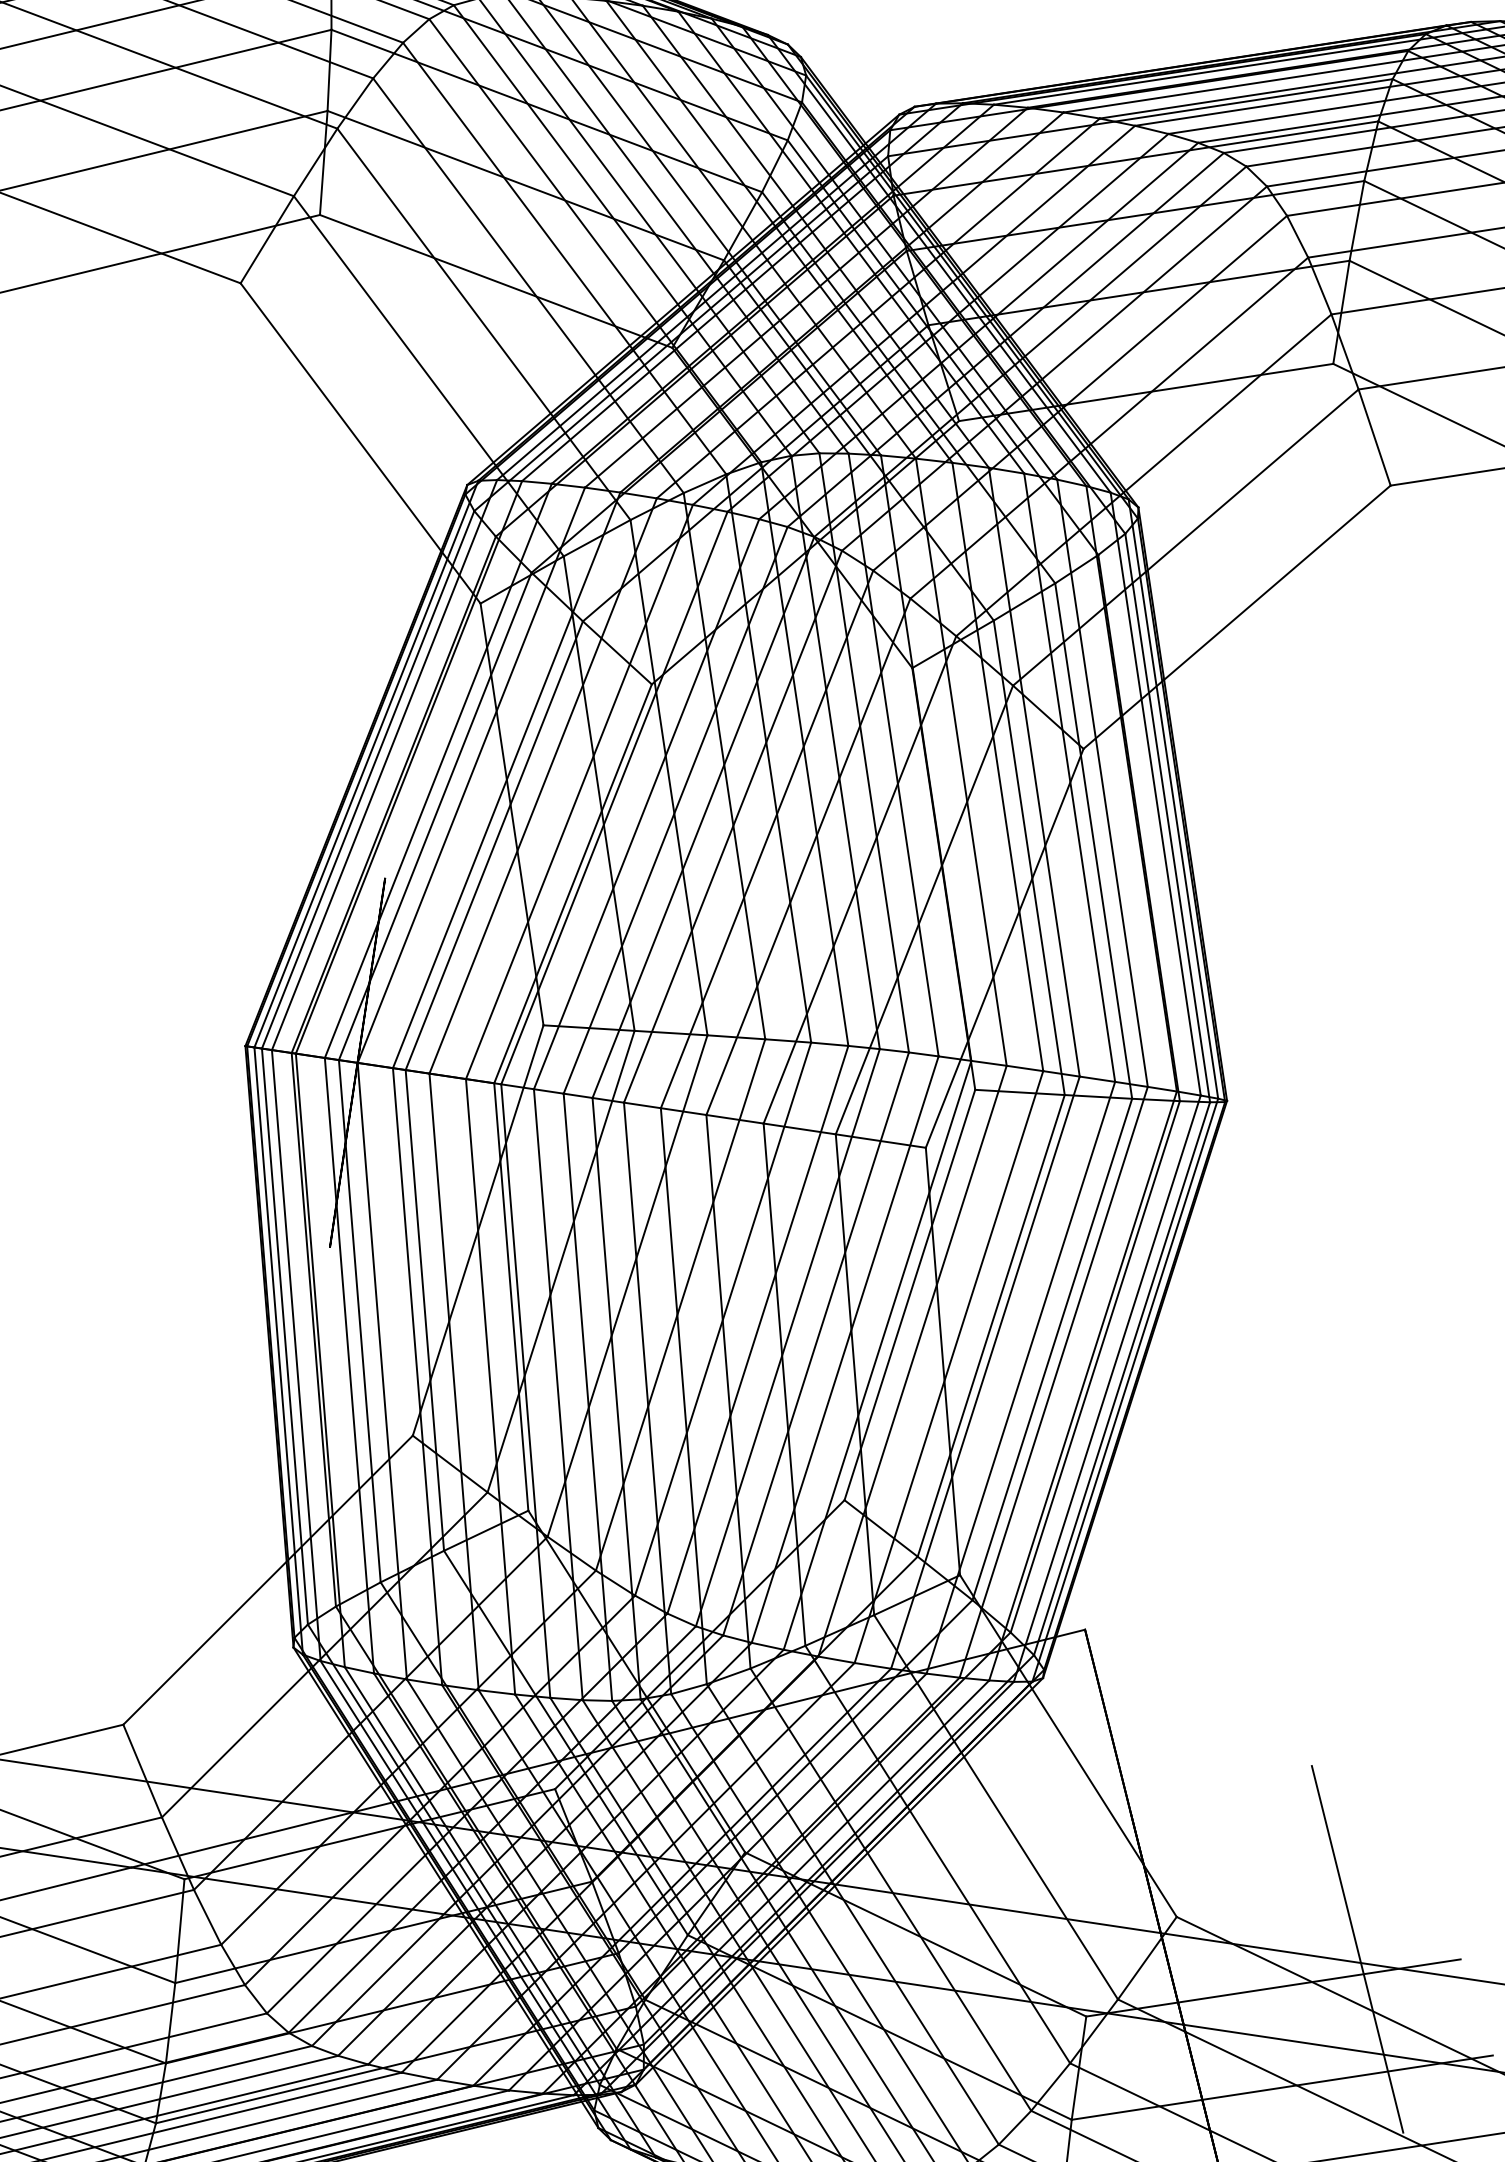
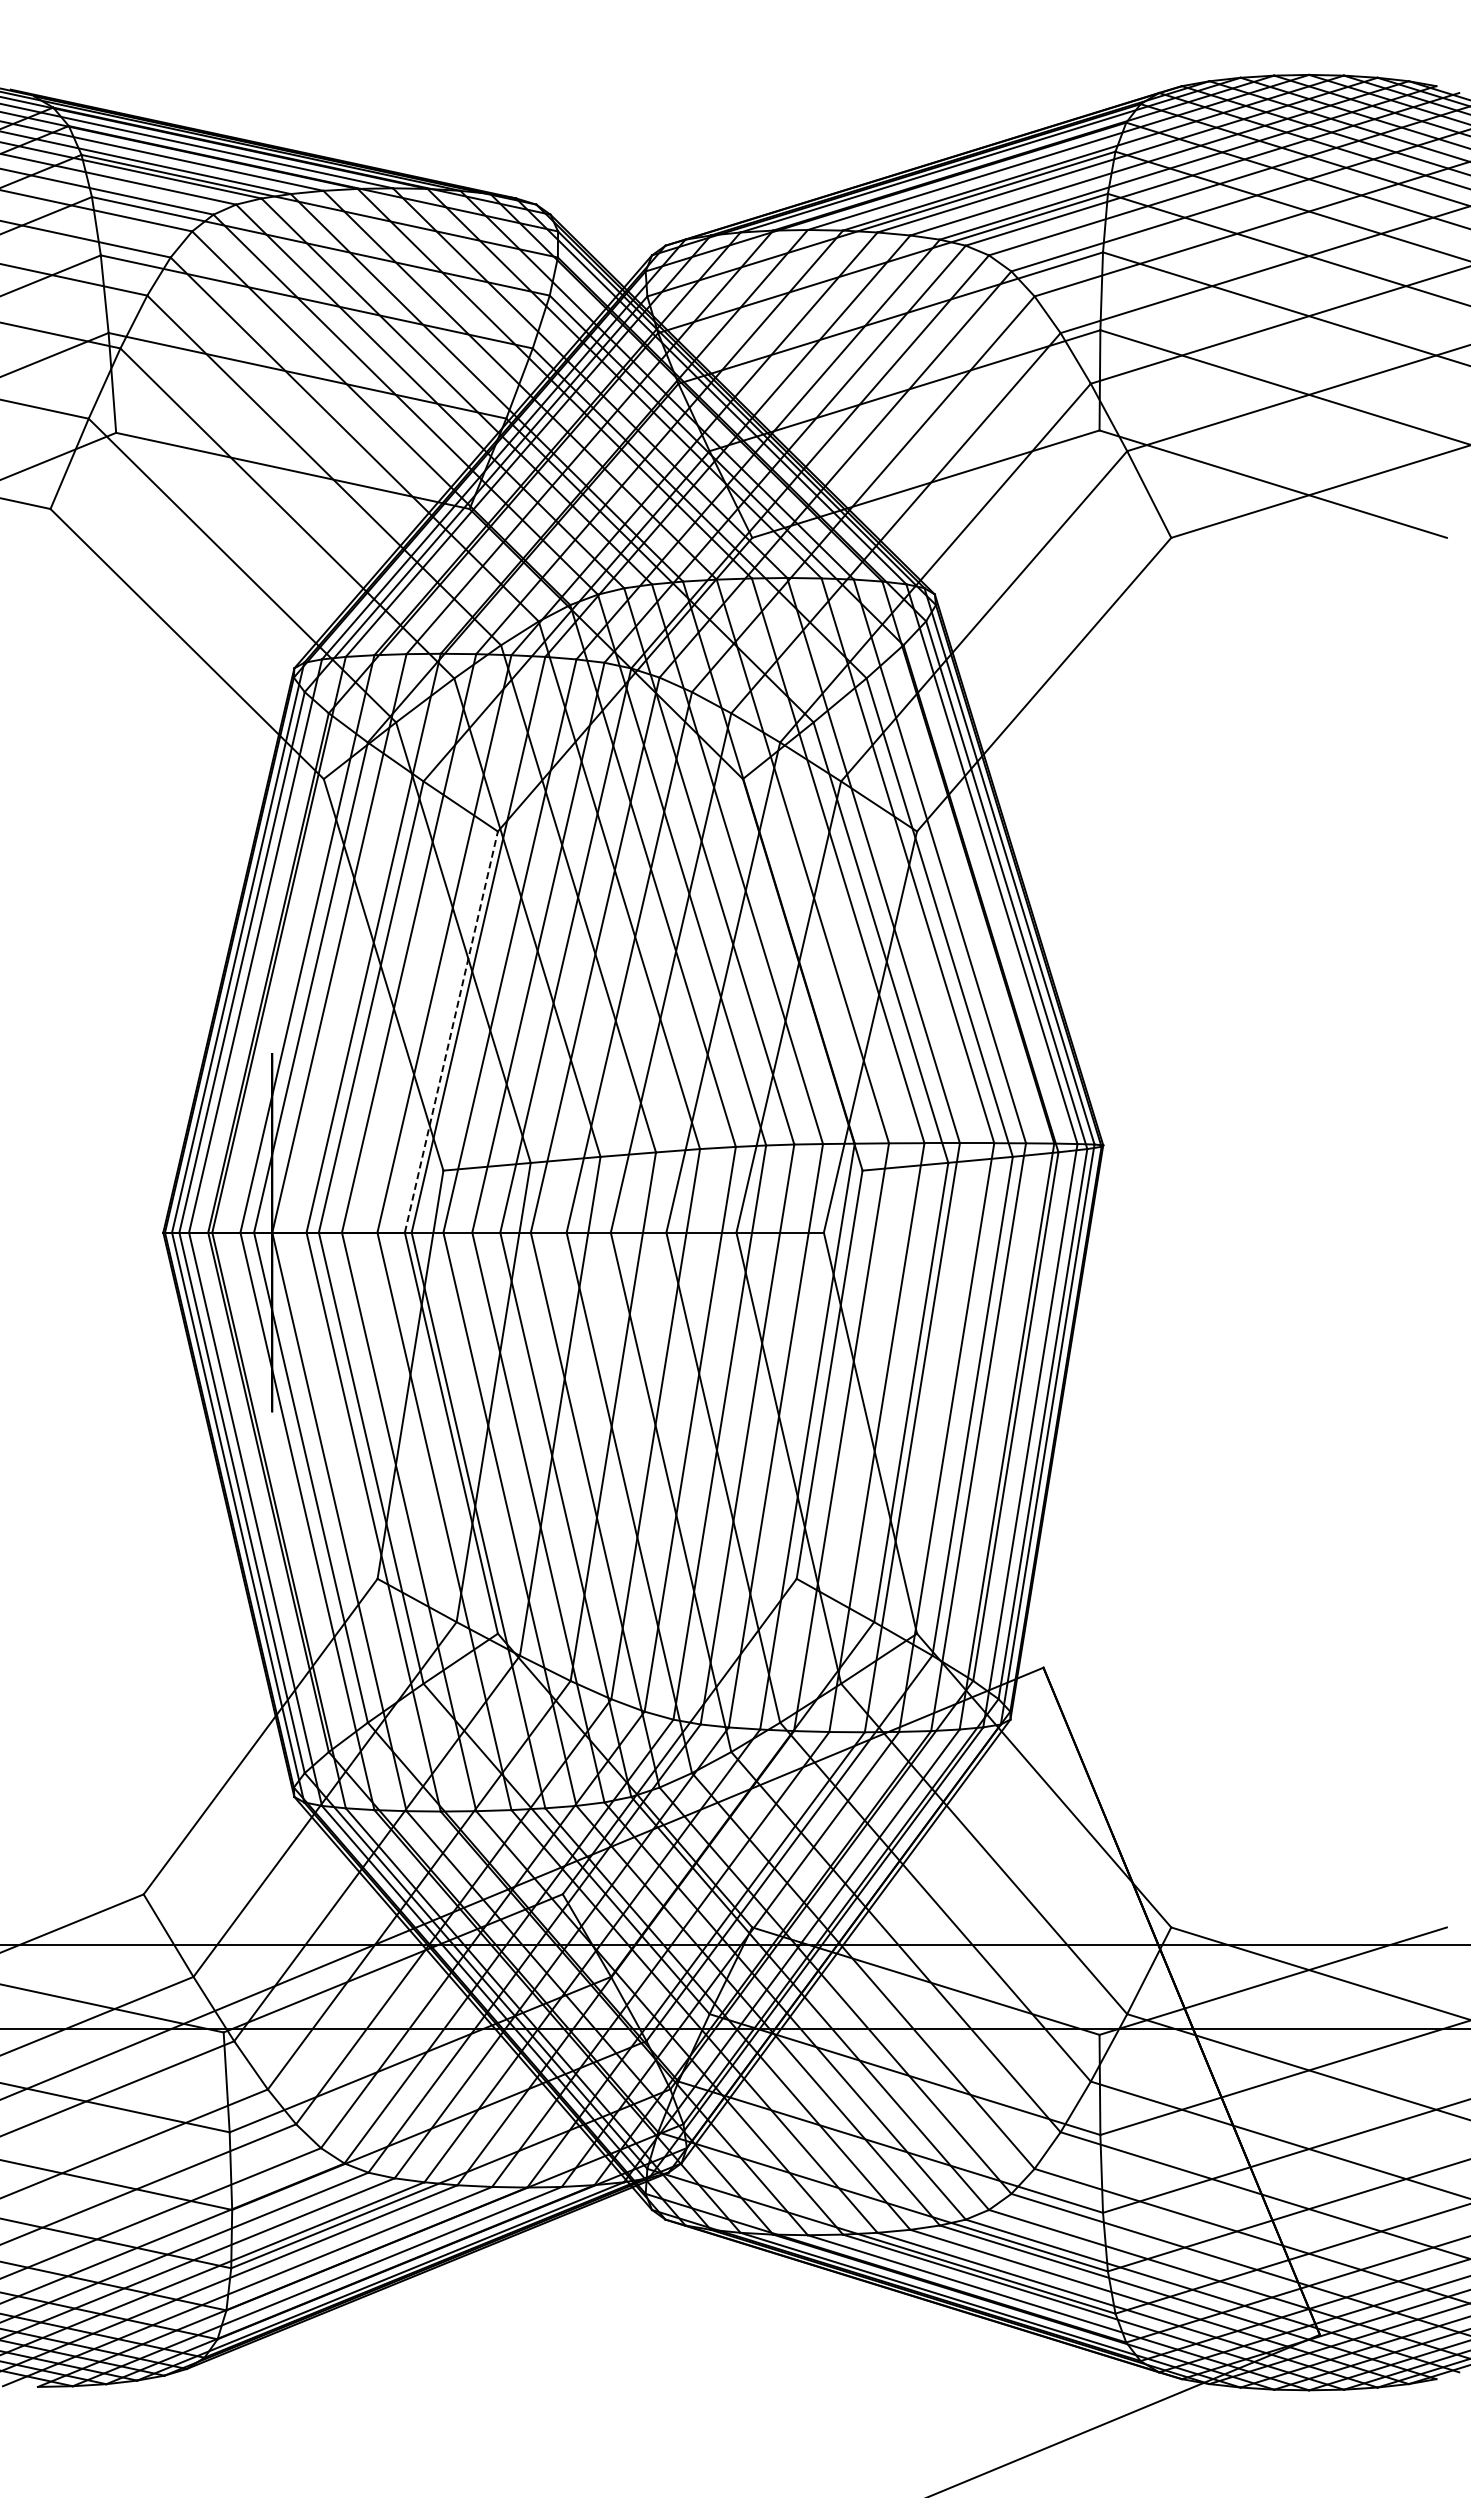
line: (573, 884) -> (451, 1032), solid -> dashed
line: (1357, 1949) -> (1347, 1932), removed

